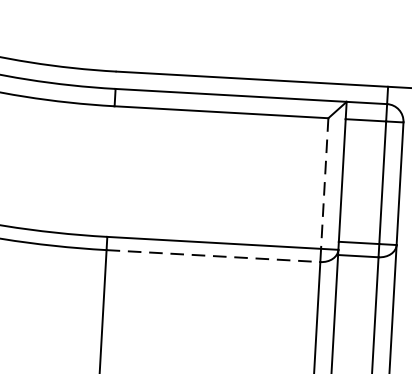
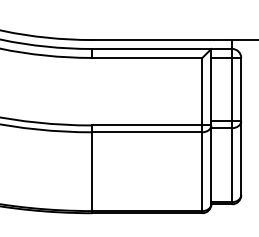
line: (324, 183) -> (202, 91), dashed -> solid
line: (214, 256) -> (147, 132), dashed -> solid

